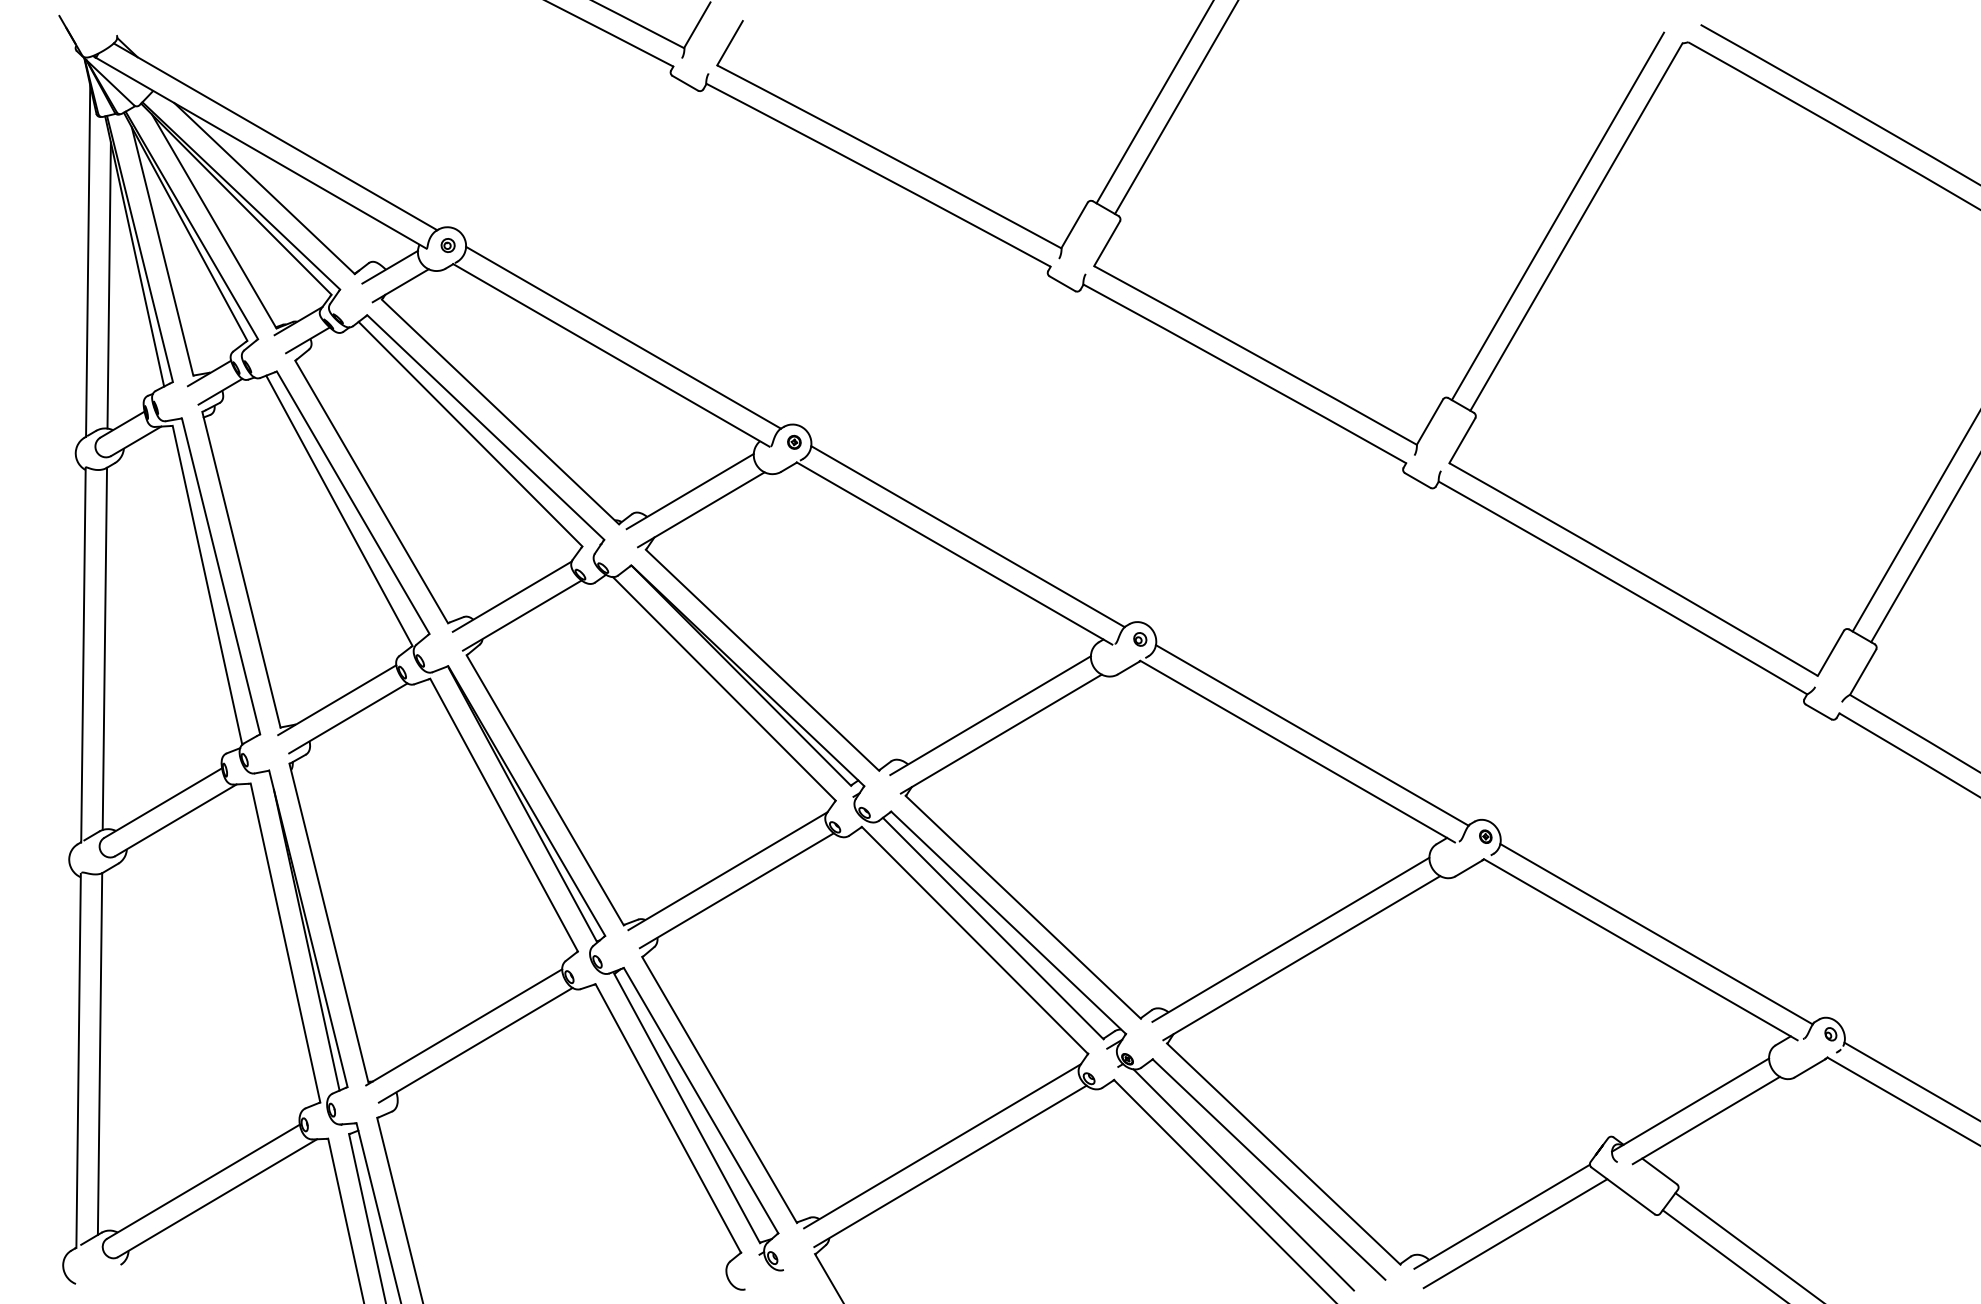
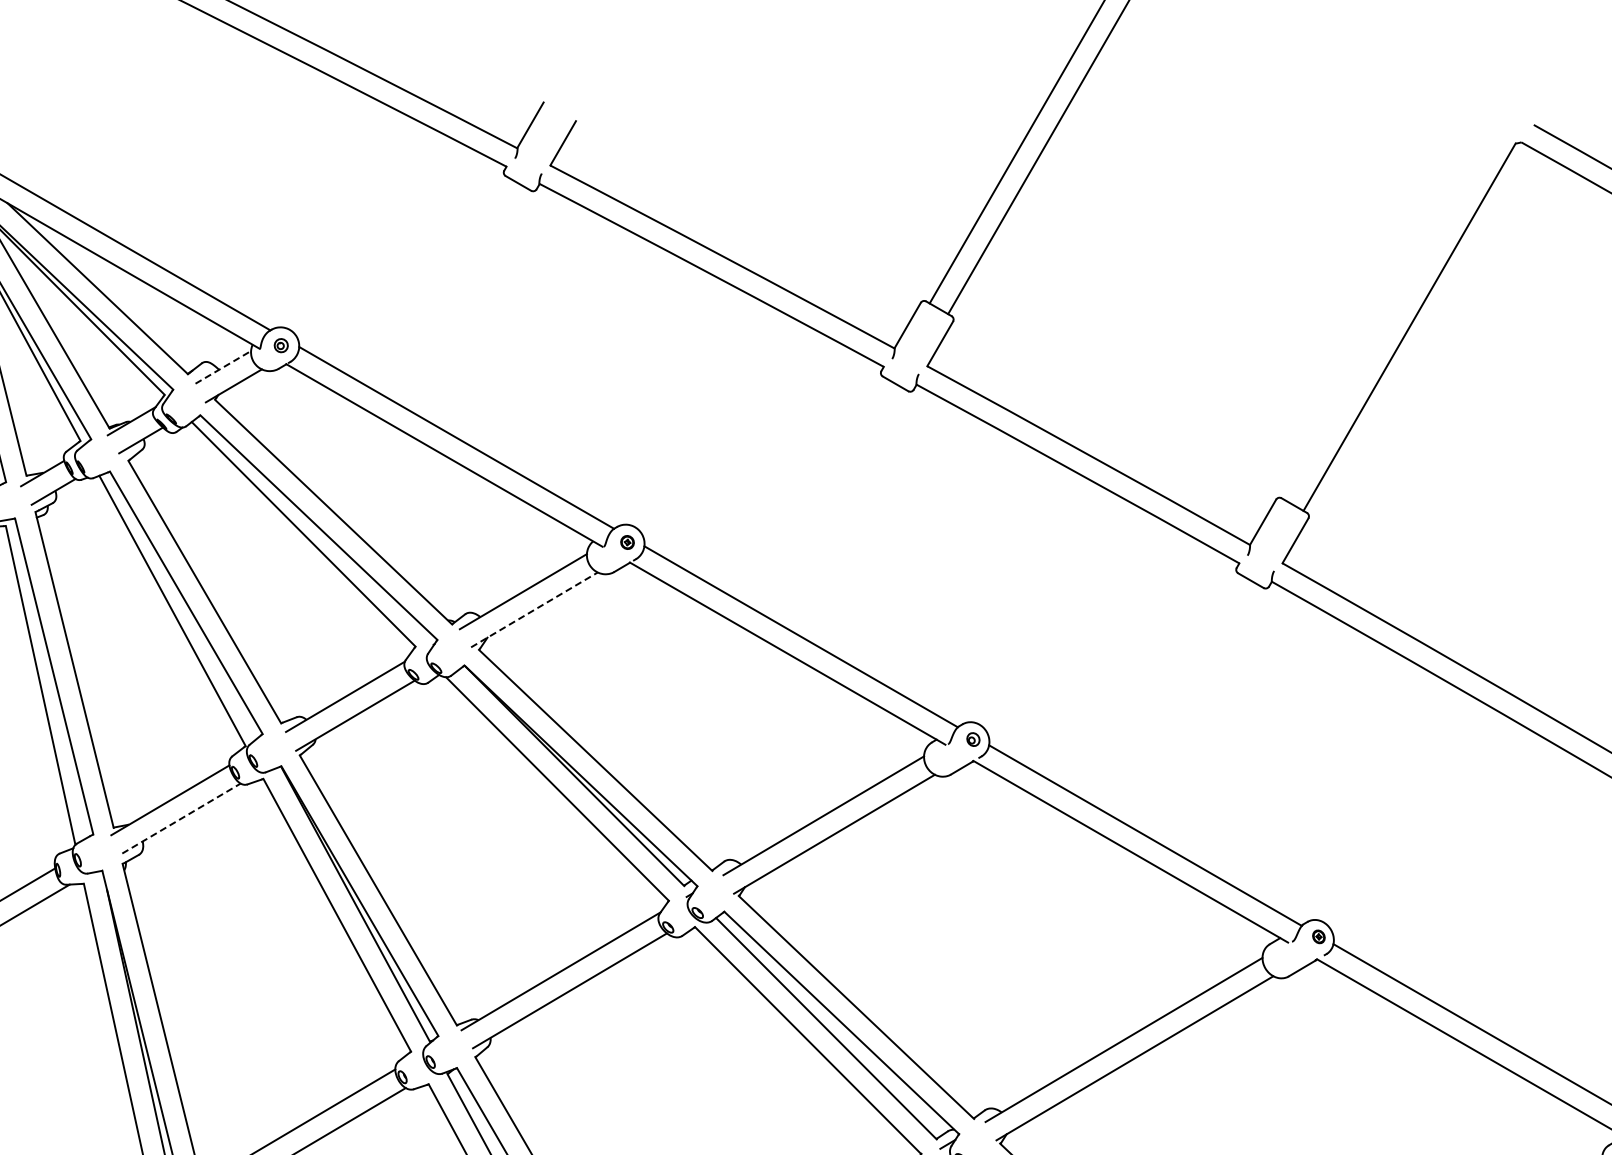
line: (1557, 216) -> (1390, 316), removed
line: (390, 267) -> (223, 367), solid -> dashed
line: (701, 509) -> (534, 609), solid -> dashed
line: (348, 718) -> (181, 818), solid -> dashed

